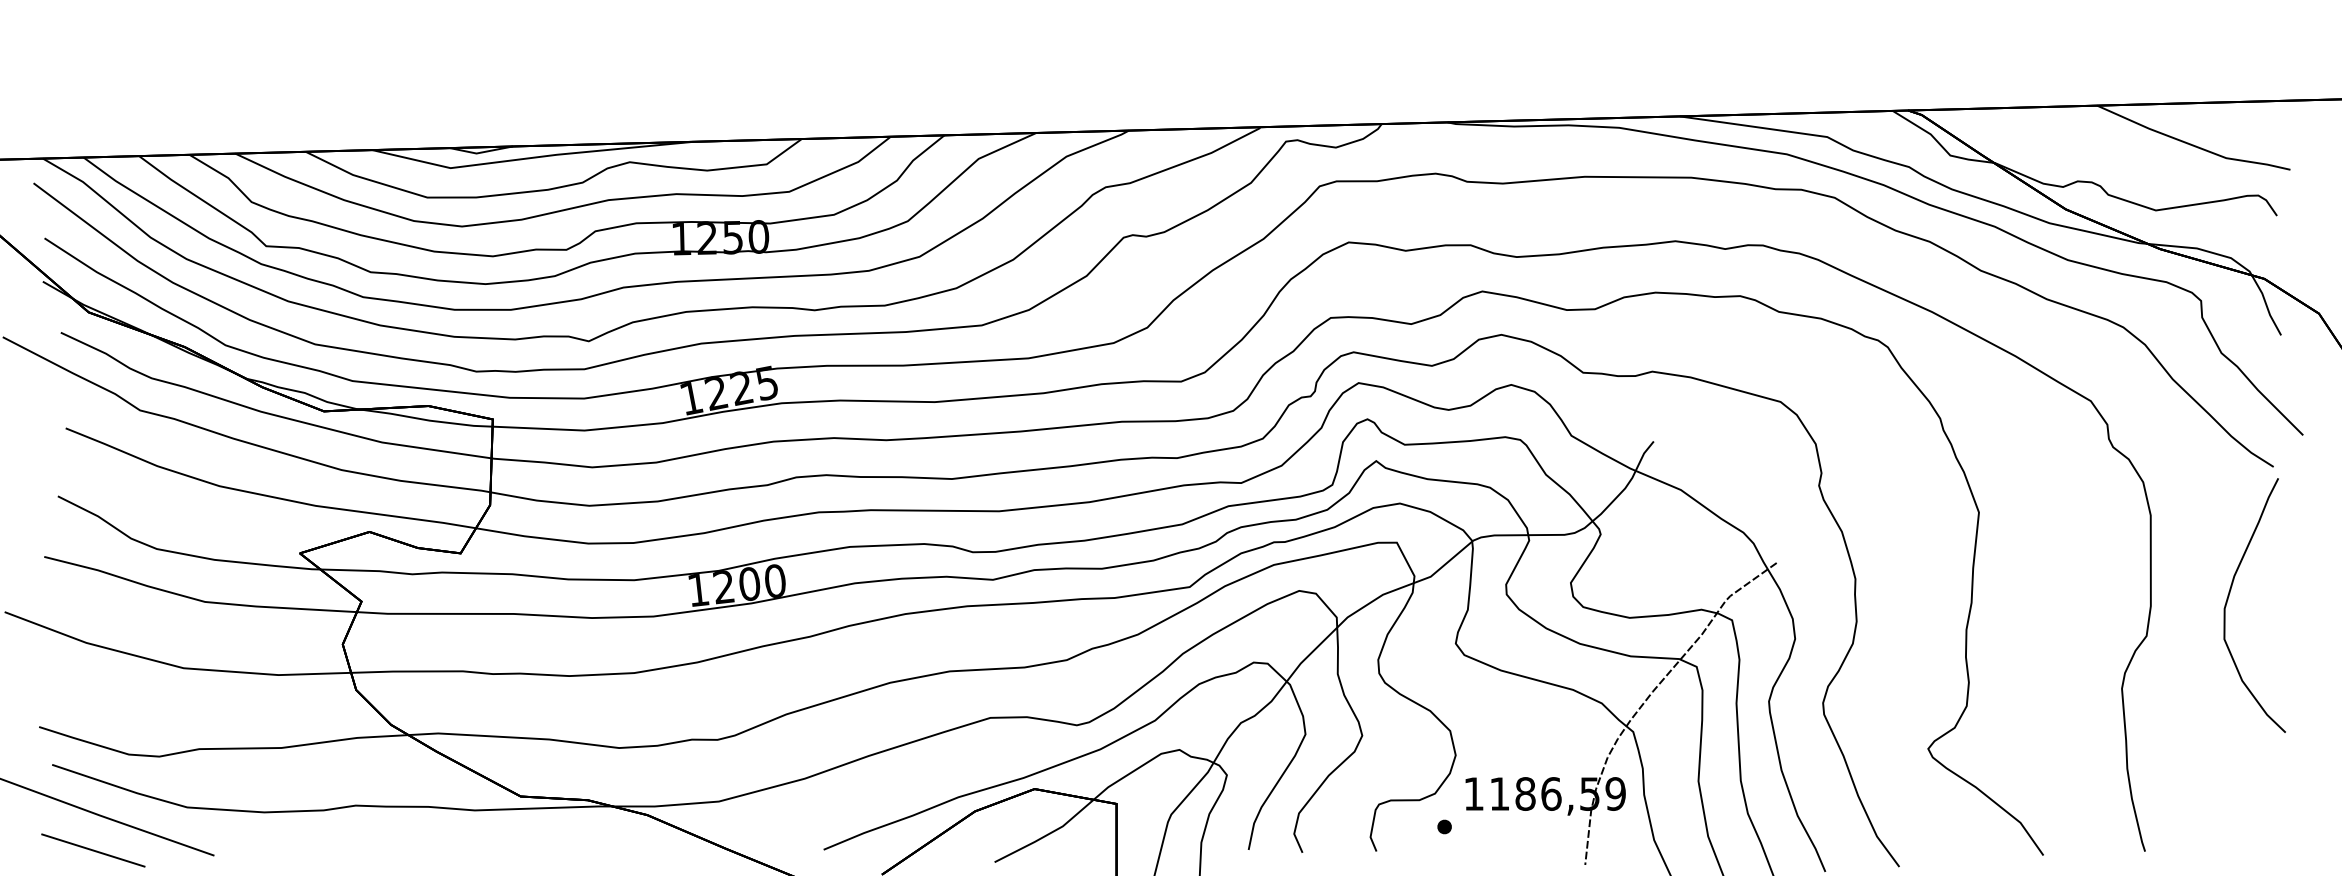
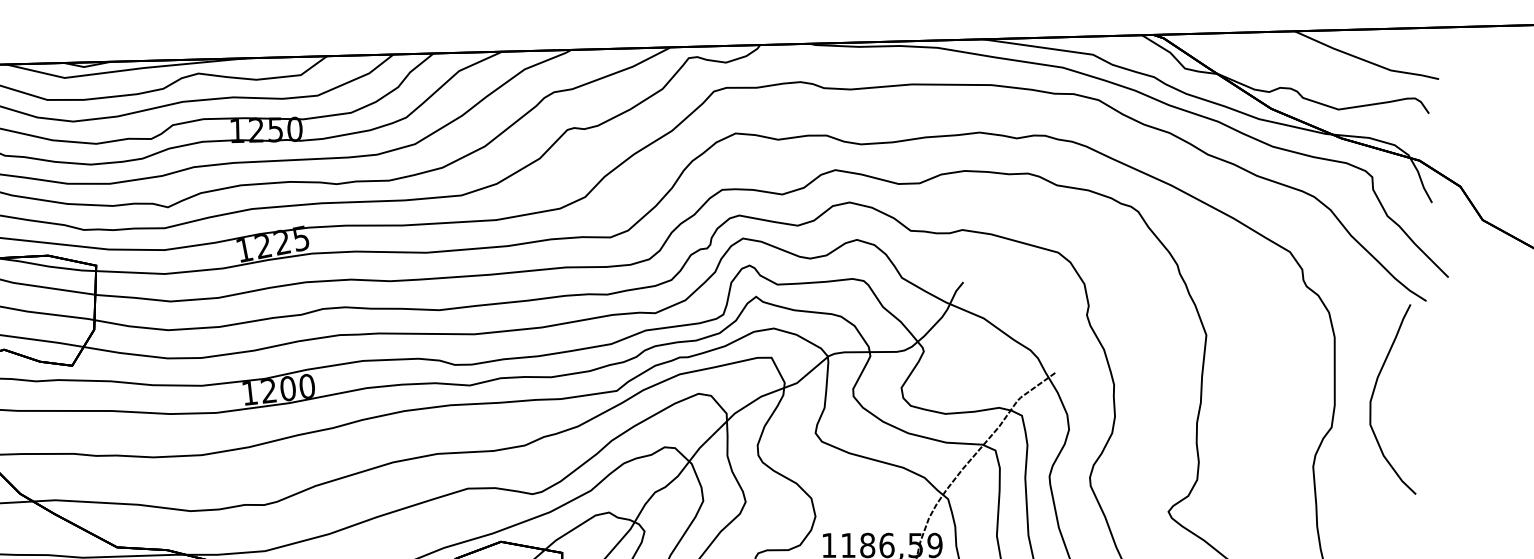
curve: (2229, 596) -> (1374, 392), moved

